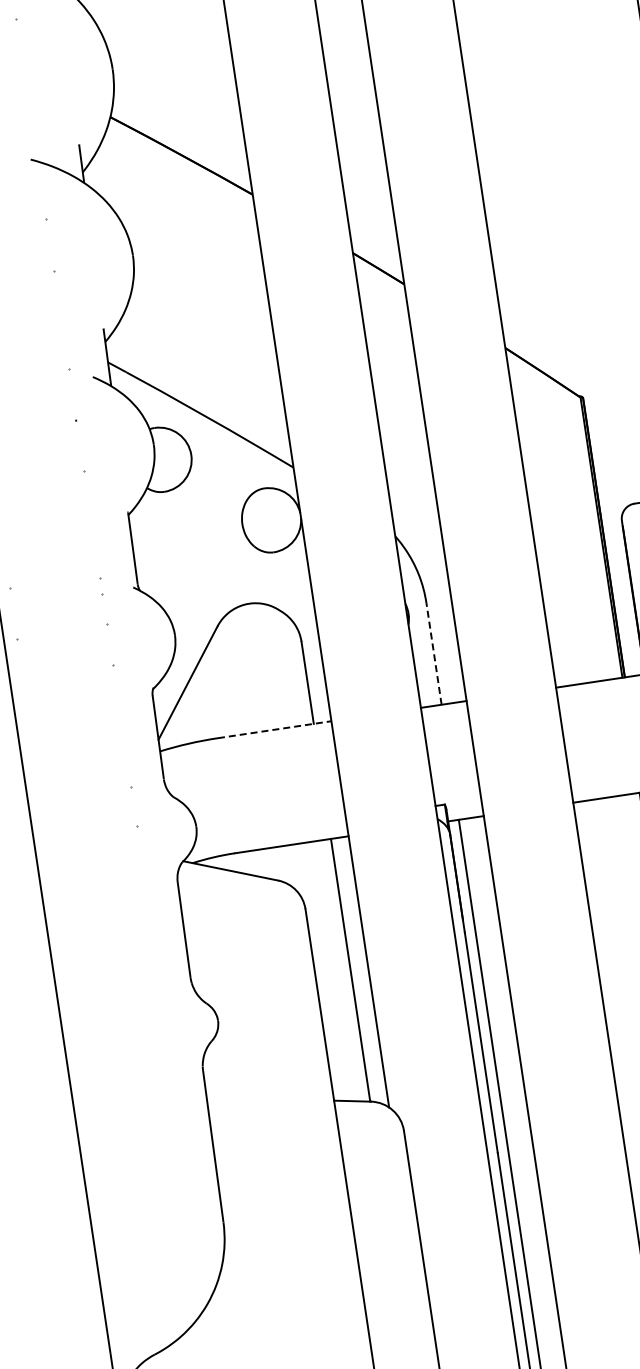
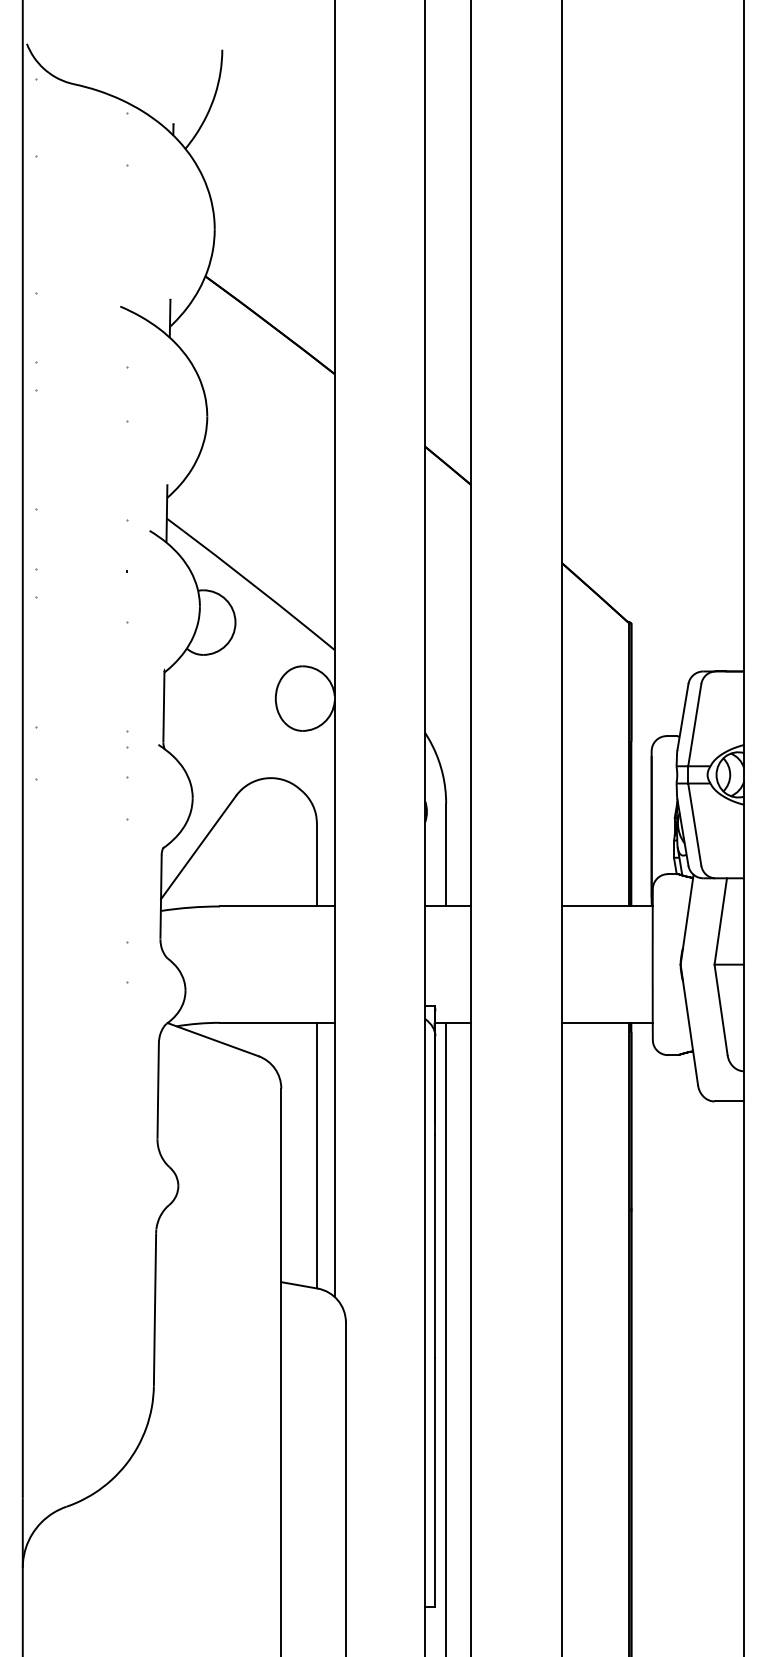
line: (434, 653) -> (446, 854), dashed -> solid
line: (274, 729) -> (277, 906), dashed -> solid

